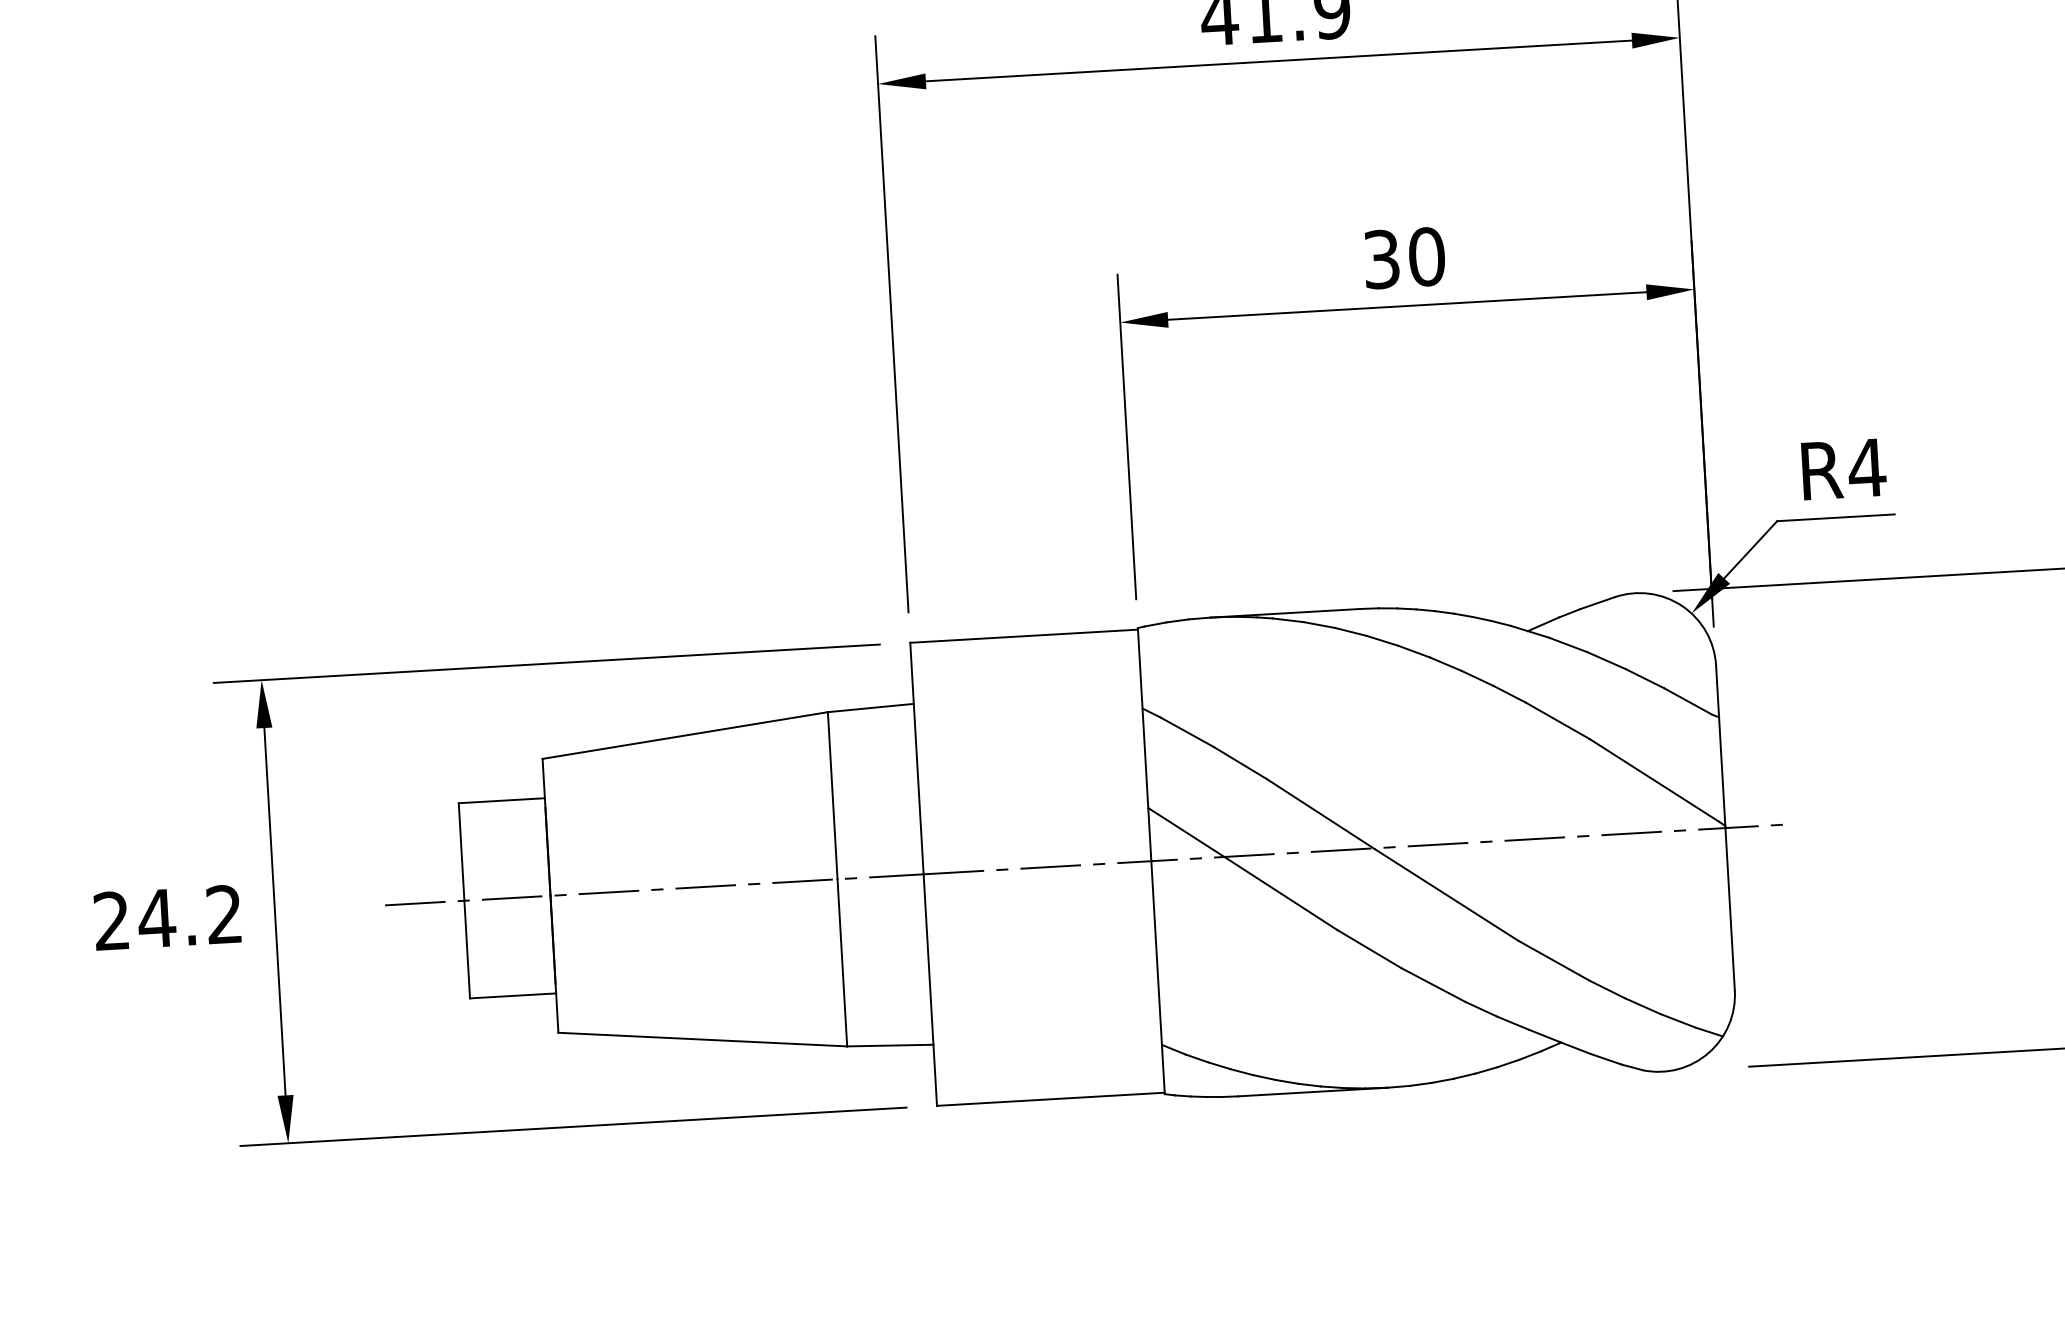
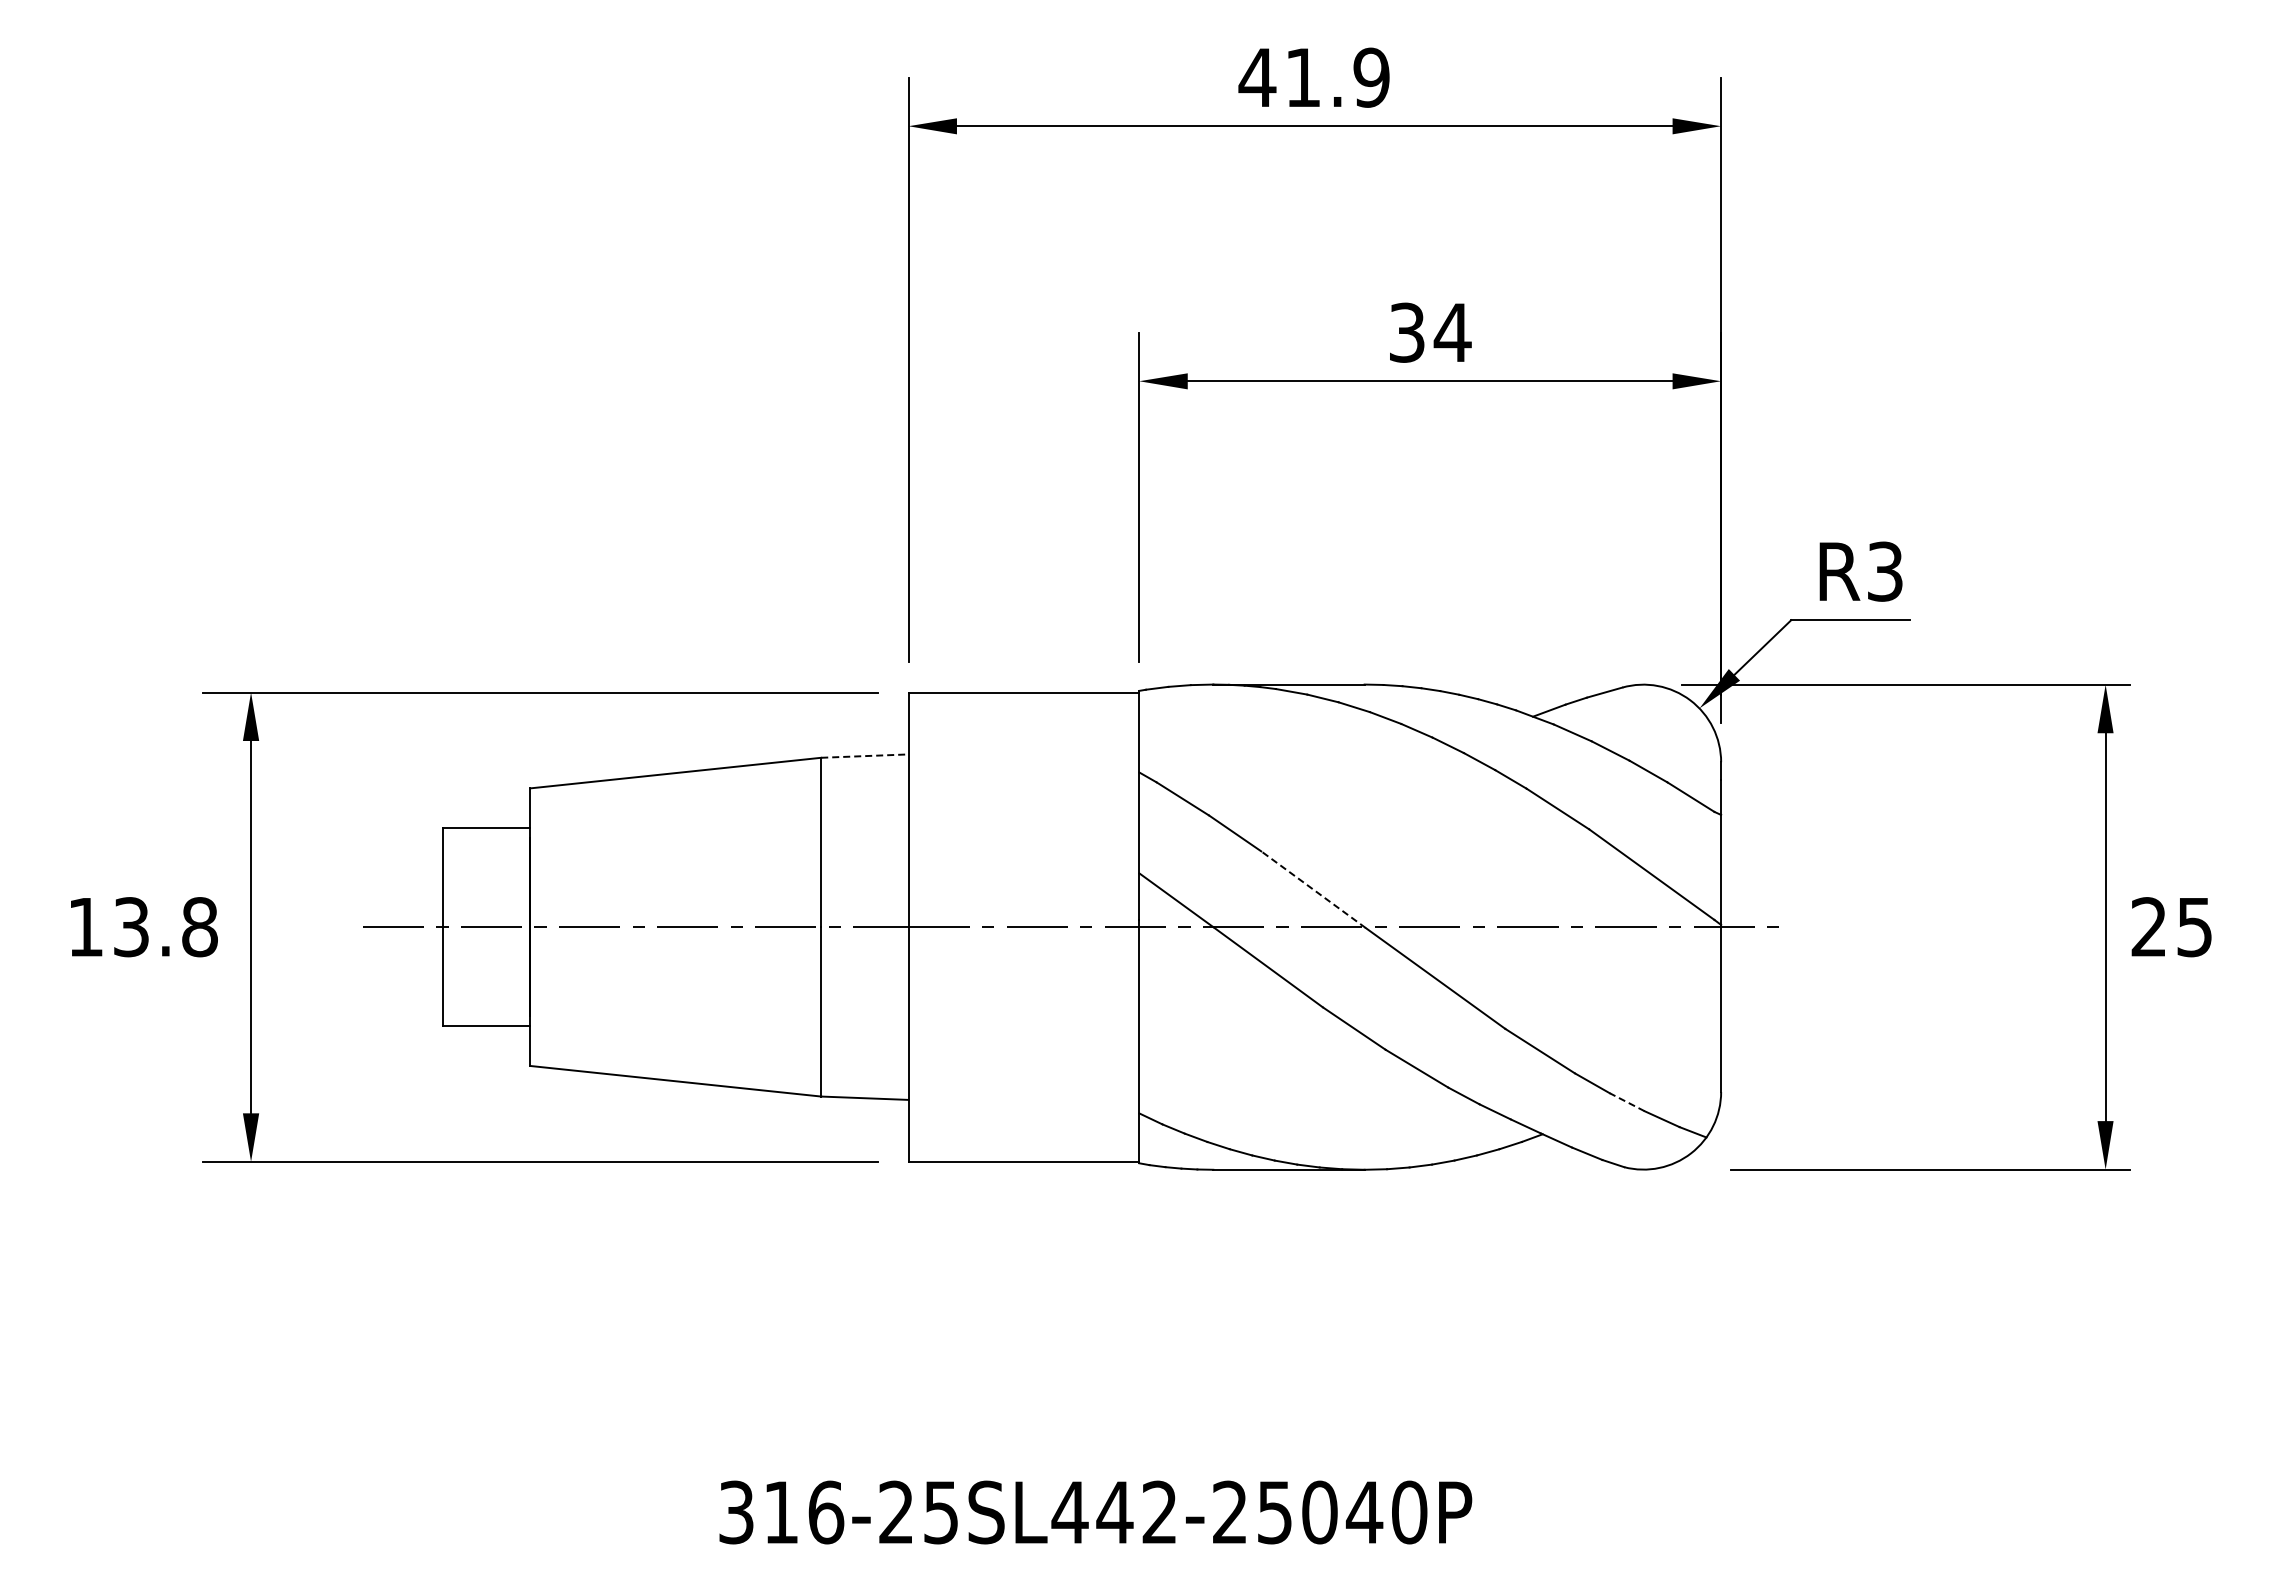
text: (1426, 256) -> (1452, 332), 30 -> 34
text: (1867, 467) -> (1885, 571), R4 -> R3
line: (870, 708) -> (864, 756), solid -> dashed
line: (1321, 814) -> (1313, 889), solid -> dashed
text: (167, 918) -> (142, 927), 24.2 -> 13.8
line: (1643, 1006) -> (1627, 1102), solid -> dashed

